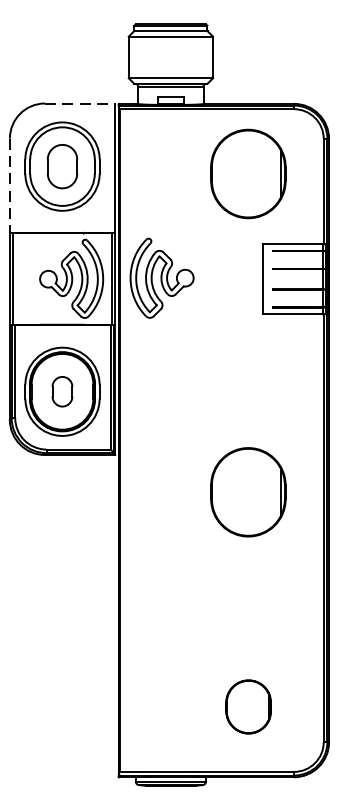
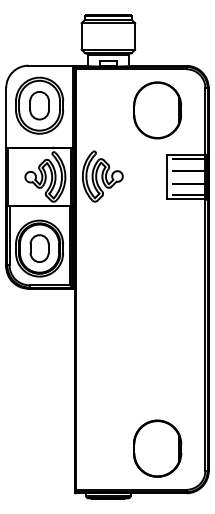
line: (81, 103) -> (51, 65), dashed -> solid
line: (10, 186) -> (6, 118), dashed -> solid
part: (62, 391) -> (39, 248), size x1.43
part: (248, 492) -> (157, 312), removed
part: (248, 706) -> (157, 448), size x1.67

